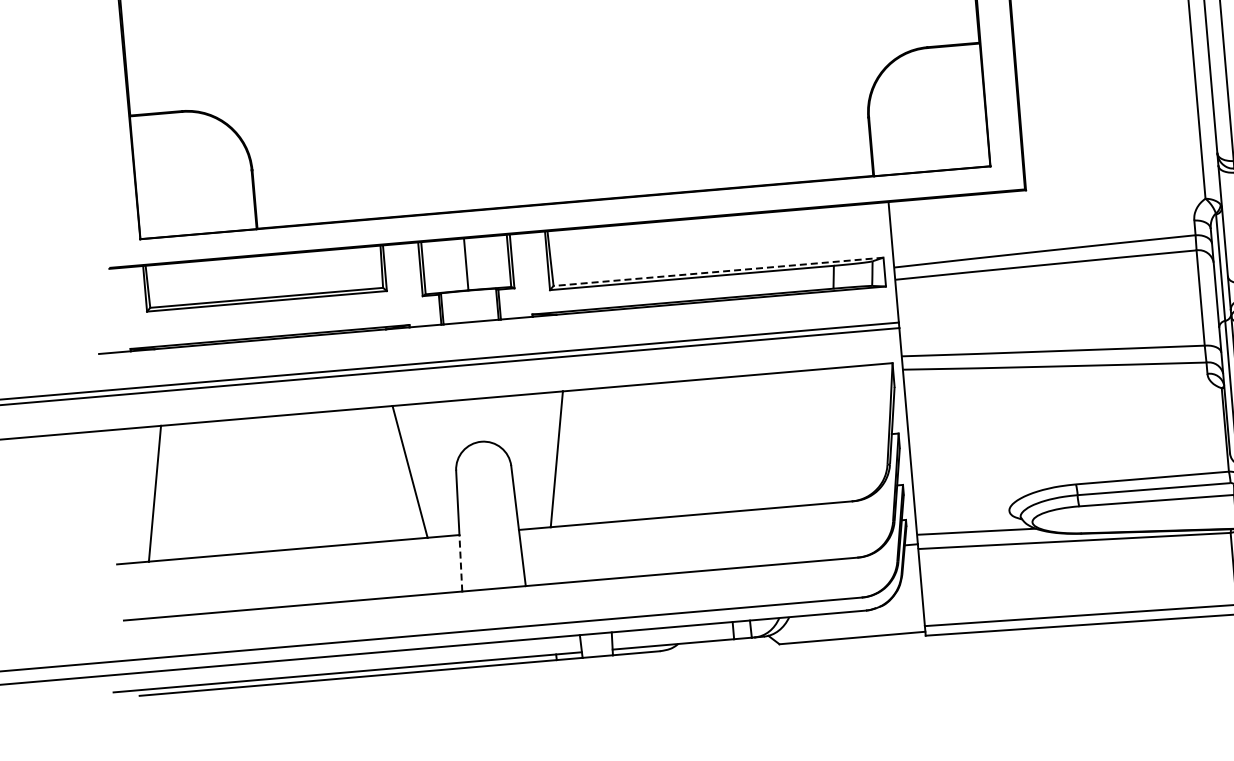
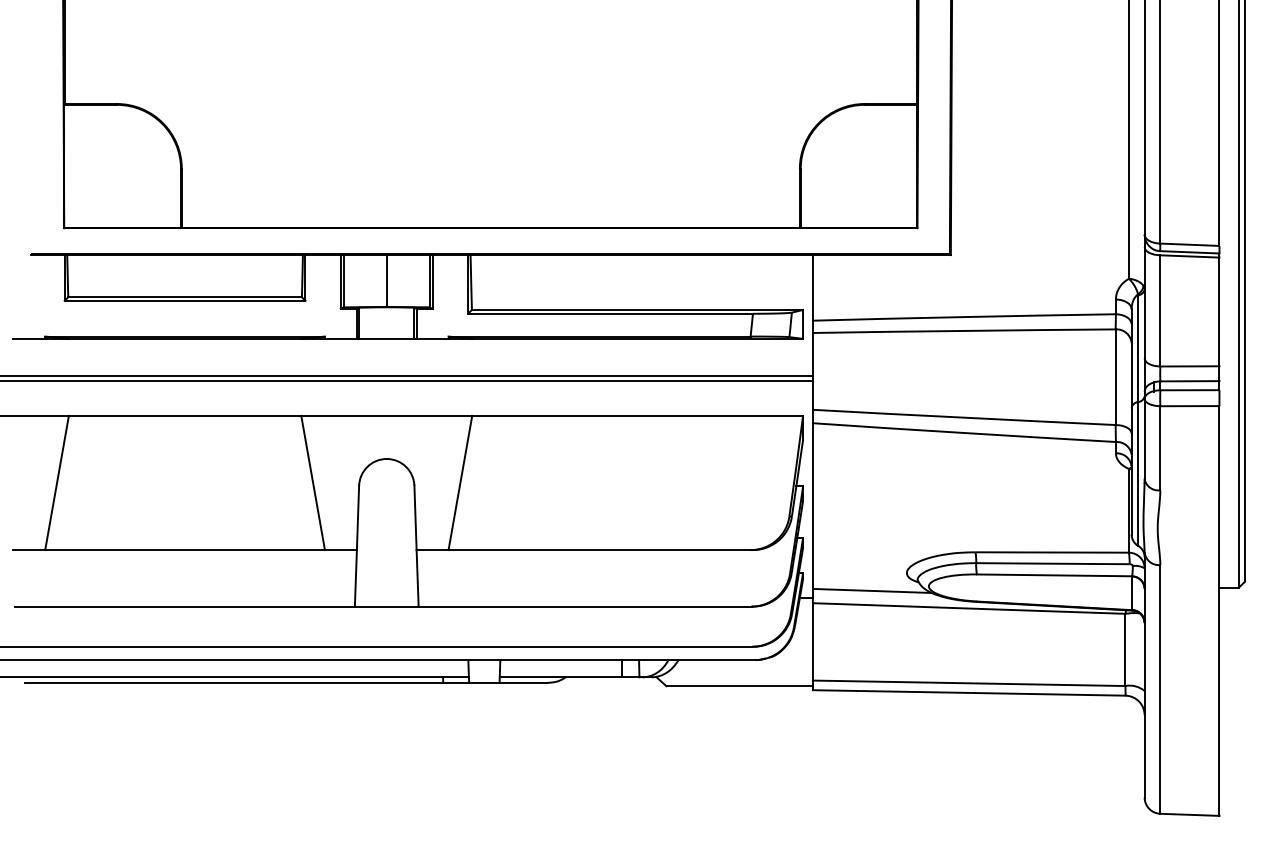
line: (718, 271) -> (637, 309), dashed -> solid
line: (460, 562) -> (355, 577), dashed -> solid

